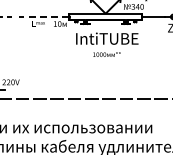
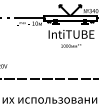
line: (49, 16) -> (29, 18), dashed -> solid

